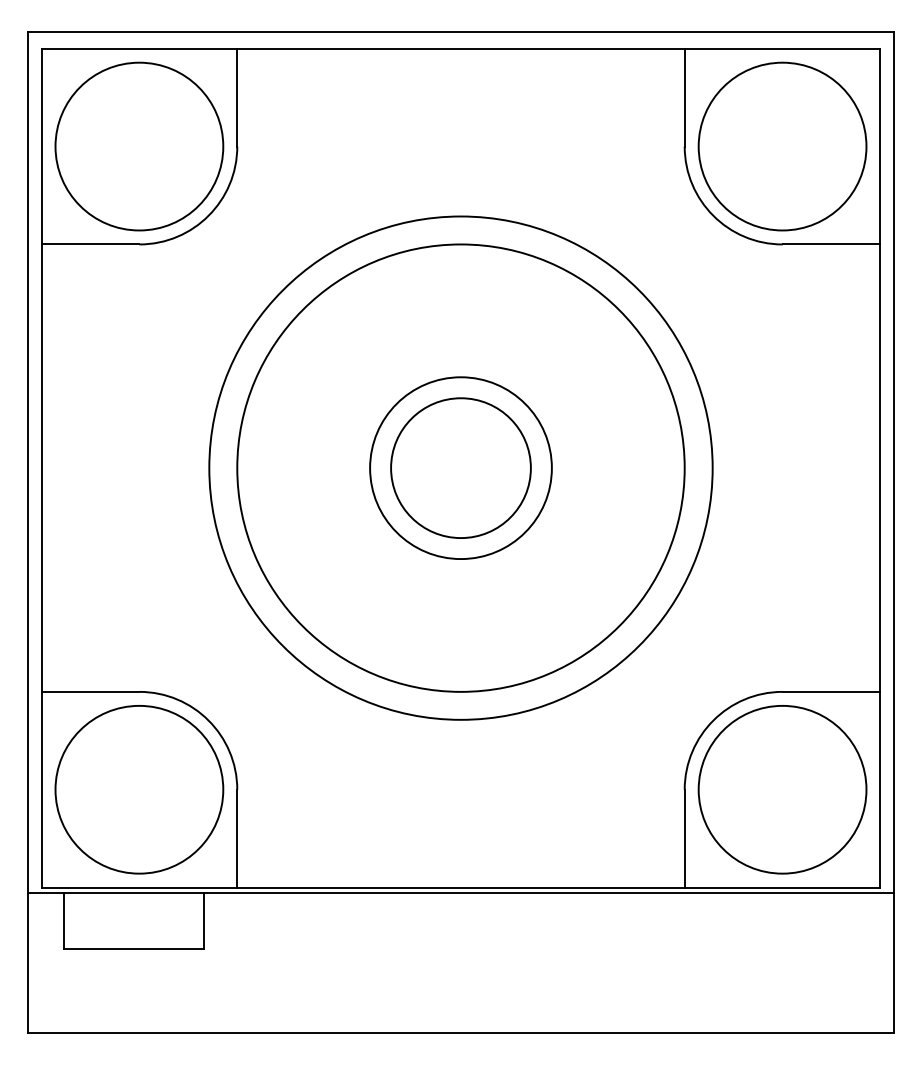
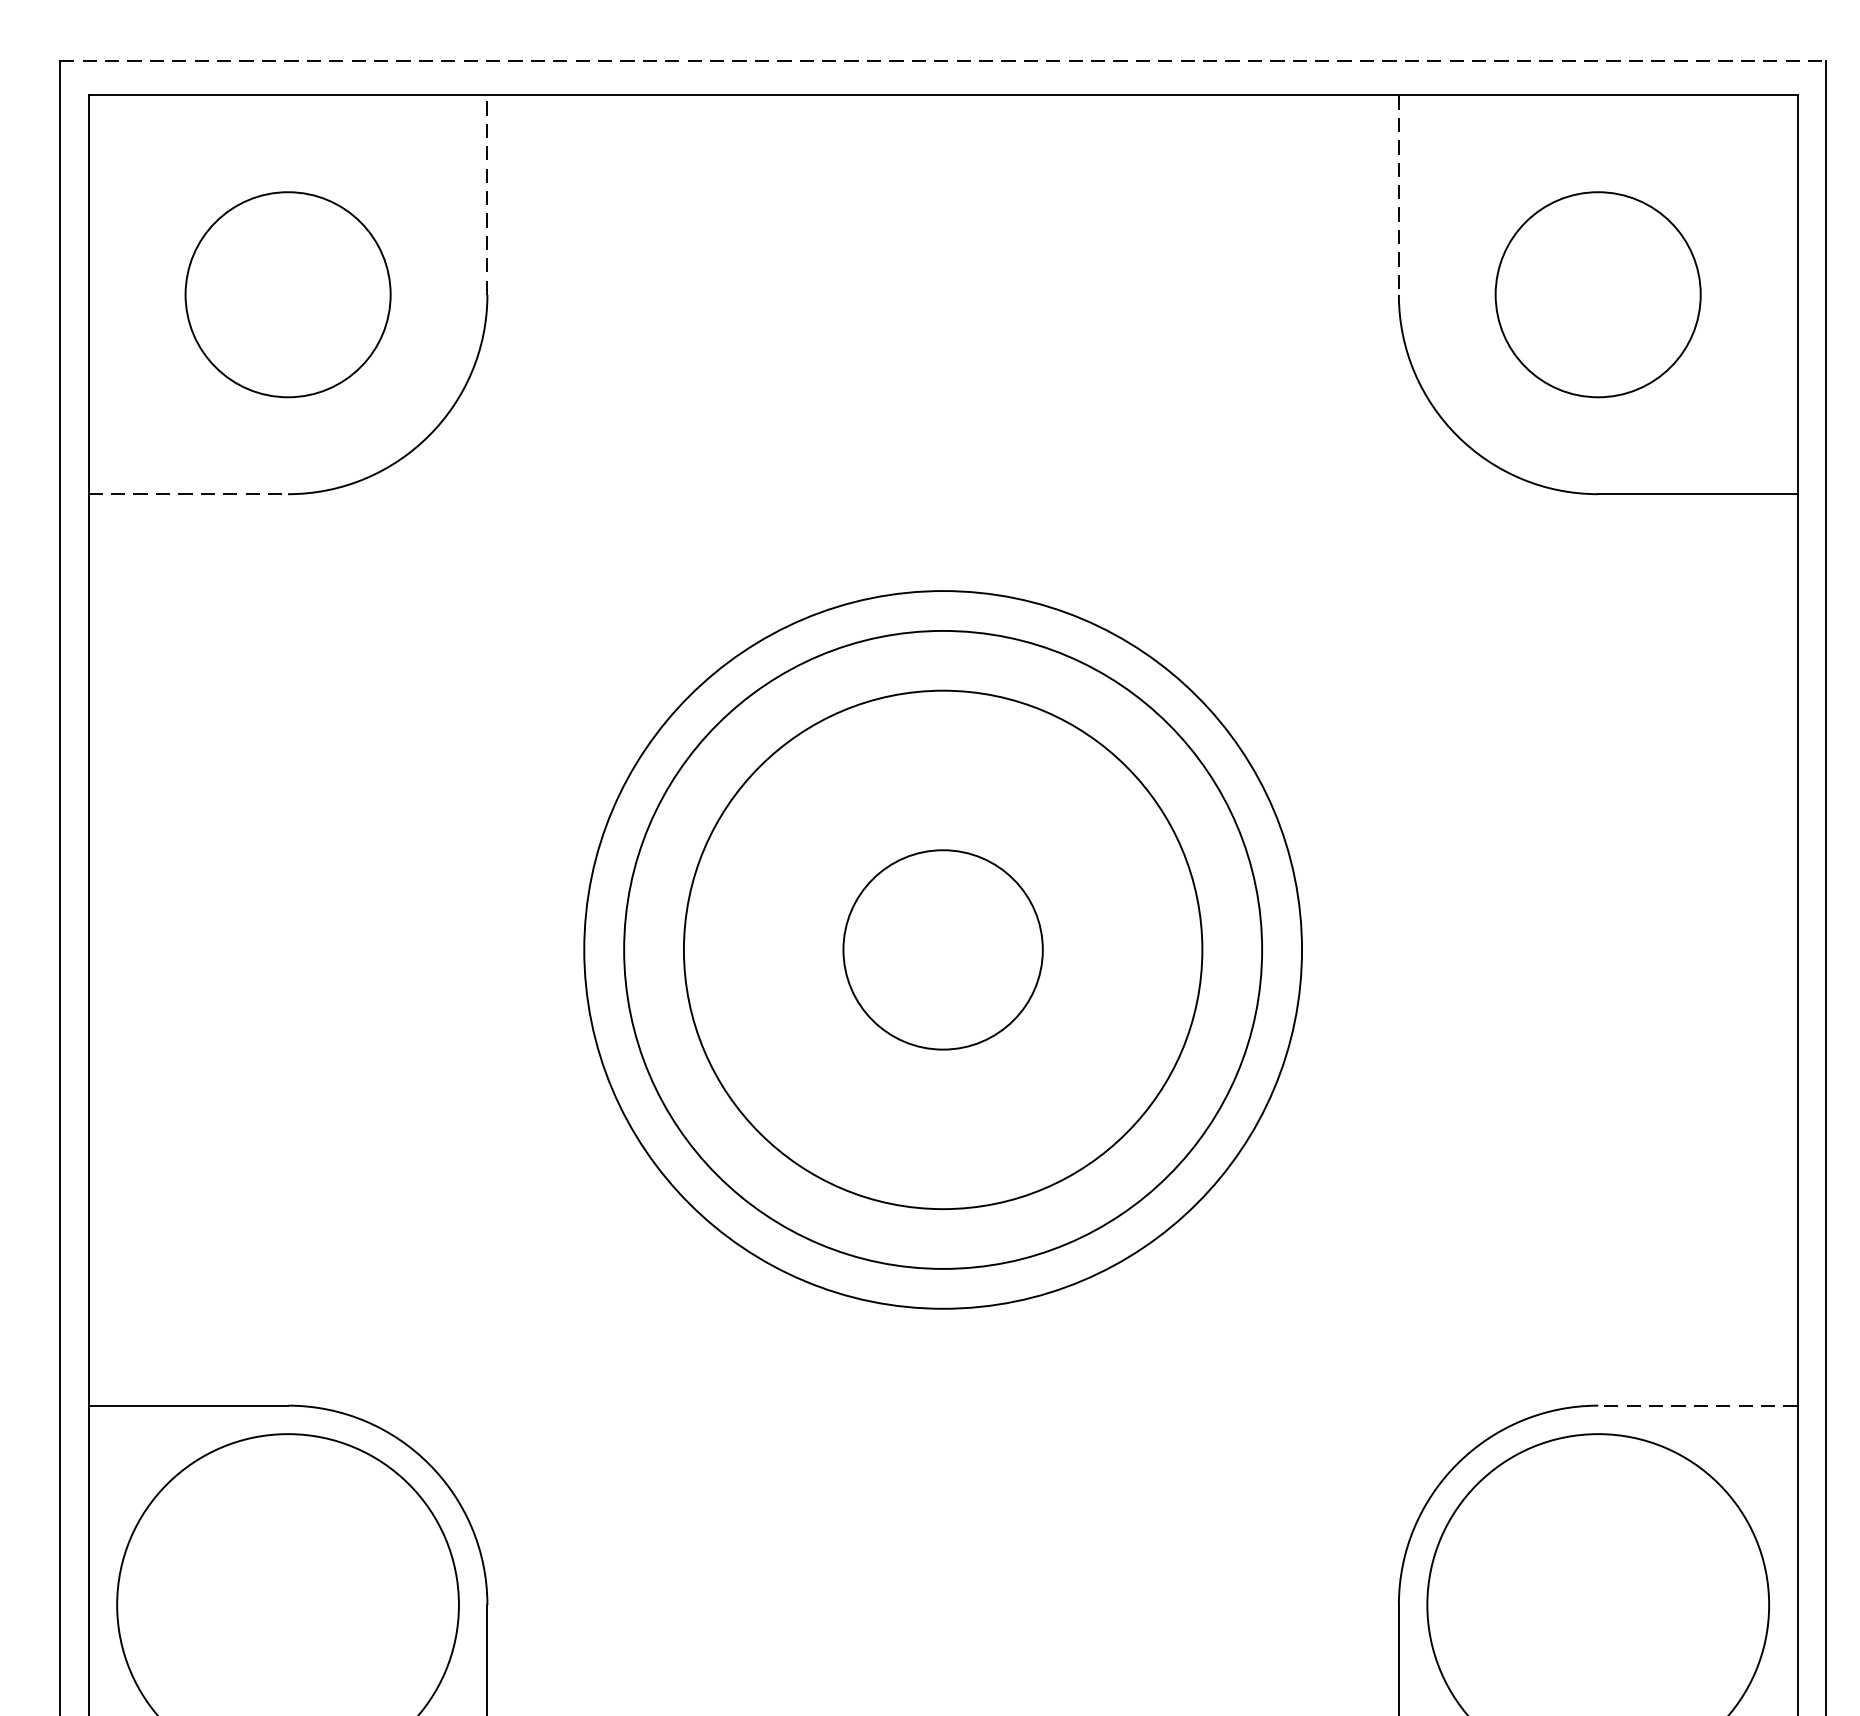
line: (461, 31) -> (944, 60), solid -> dashed
line: (237, 97) -> (487, 194), solid -> dashed
line: (684, 97) -> (1398, 194), solid -> dashed
circle: (139, 146) -> (288, 294), size x0.6
circle: (782, 146) -> (1598, 294), size x0.6
line: (90, 244) -> (188, 494), solid -> dashed
circle: (460, 467) -> (942, 948), size x0.7
circle: (460, 467) -> (942, 948), size x0.7
circle: (460, 468) -> (942, 950), size x0.7
circle: (460, 468) -> (942, 950), size x1.4
line: (831, 691) -> (1697, 1404), solid -> dashed

